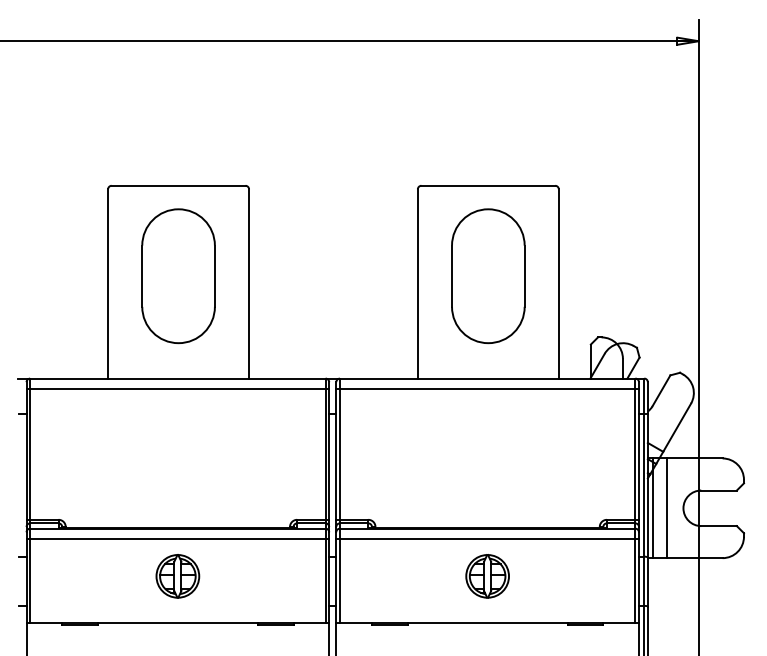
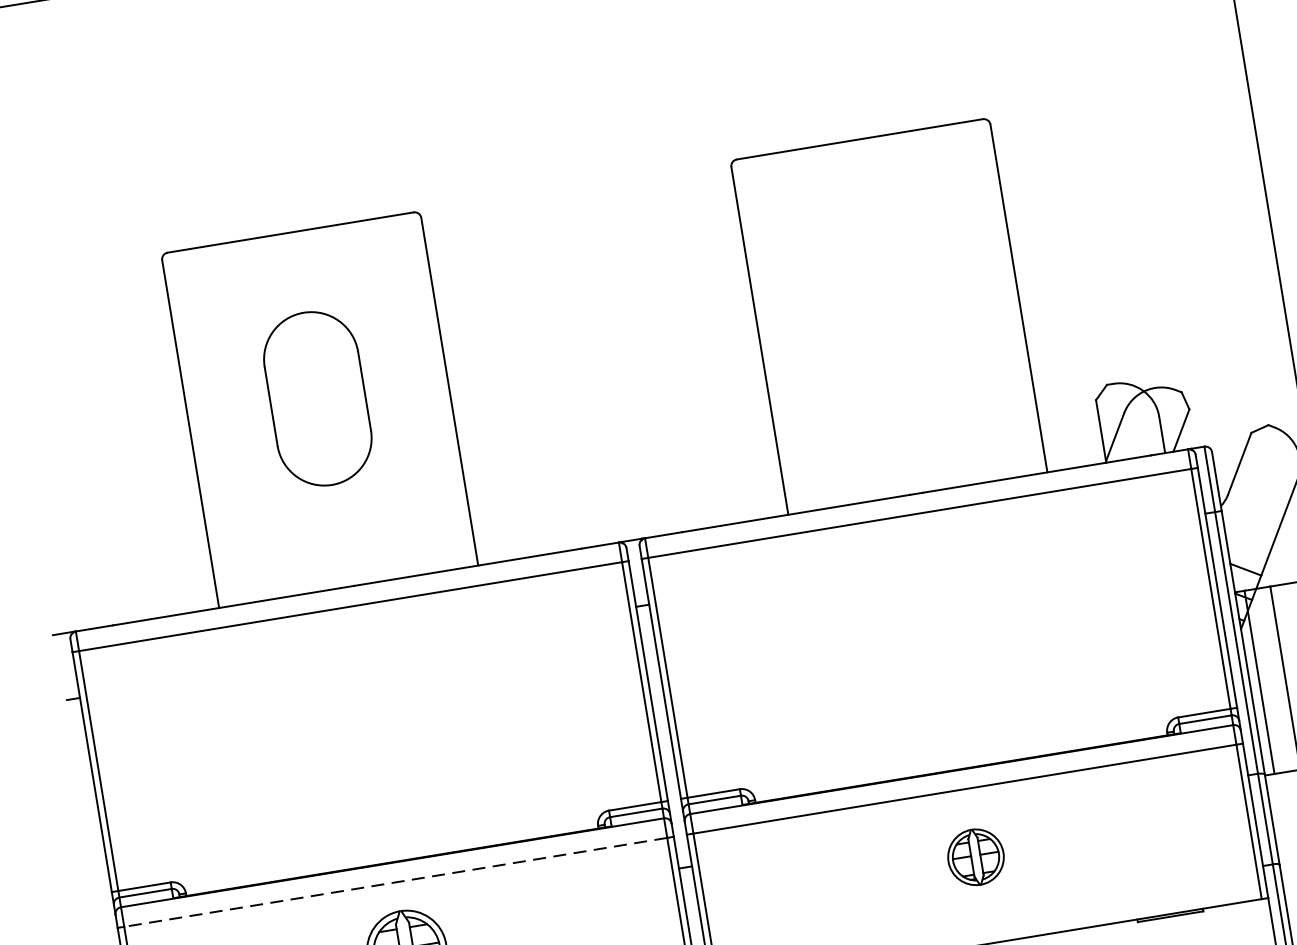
part: (178, 276) -> (317, 399), size x0.7
part: (488, 276) -> (887, 305), removed
line: (177, 539) -> (395, 882), solid -> dashed
part: (487, 576) -> (975, 857), size x0.7

